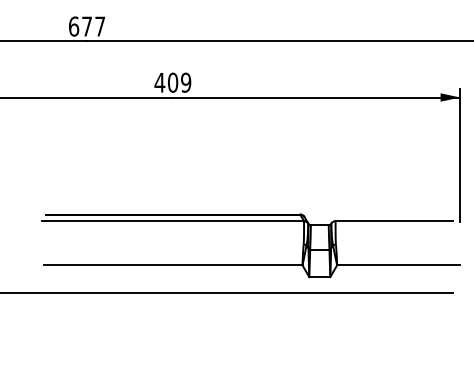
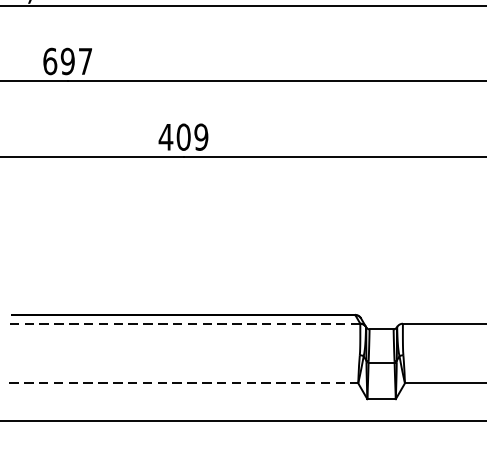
text: (87, 26) -> (68, 61), 677 -> 697
line: (173, 221) -> (184, 324), solid -> dashed
line: (173, 265) -> (184, 383), solid -> dashed

